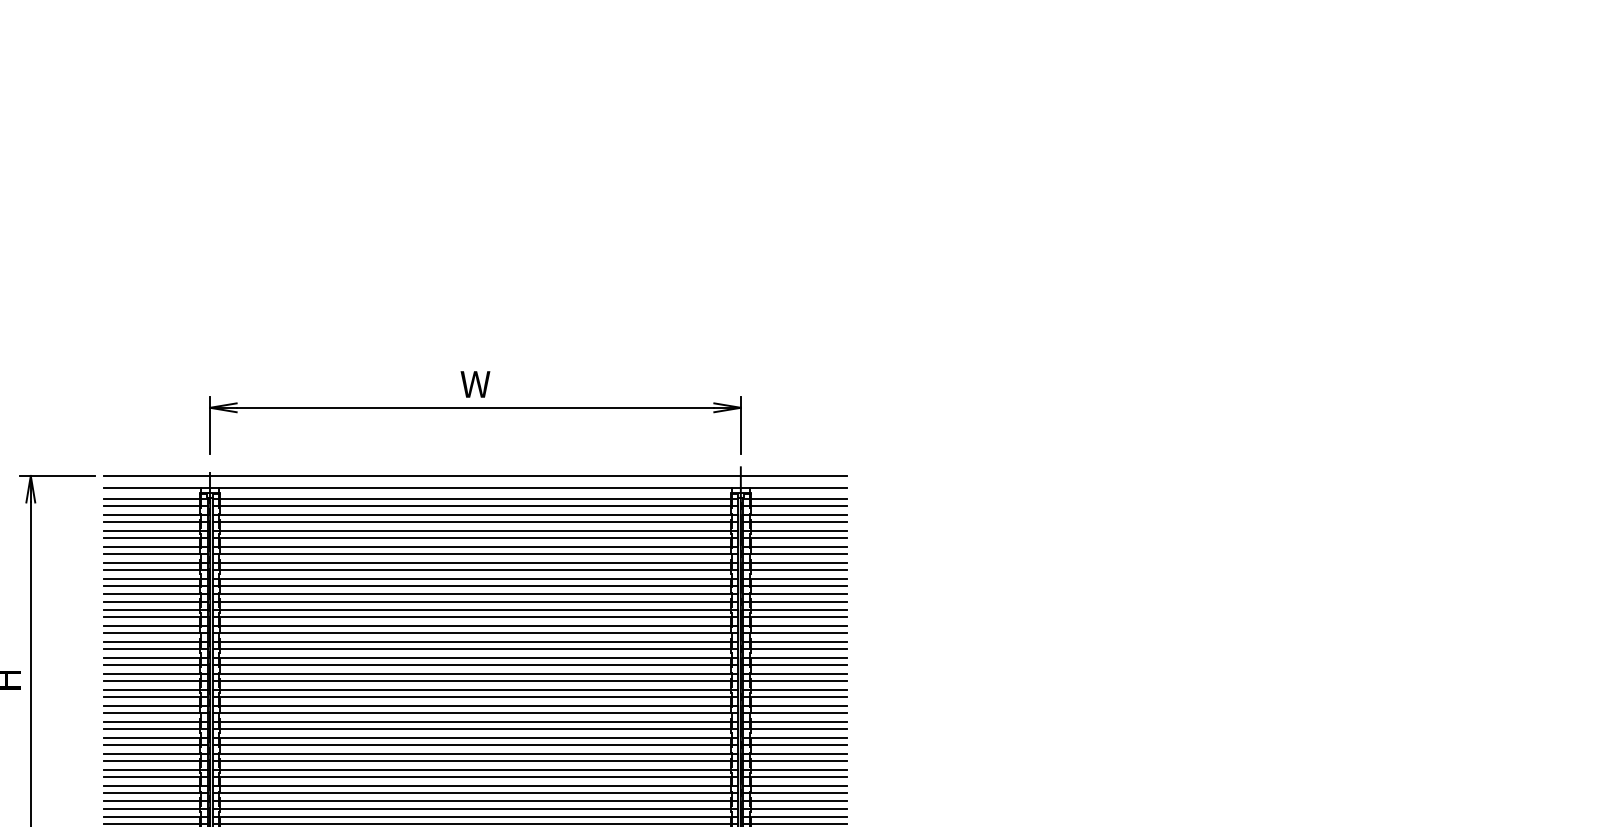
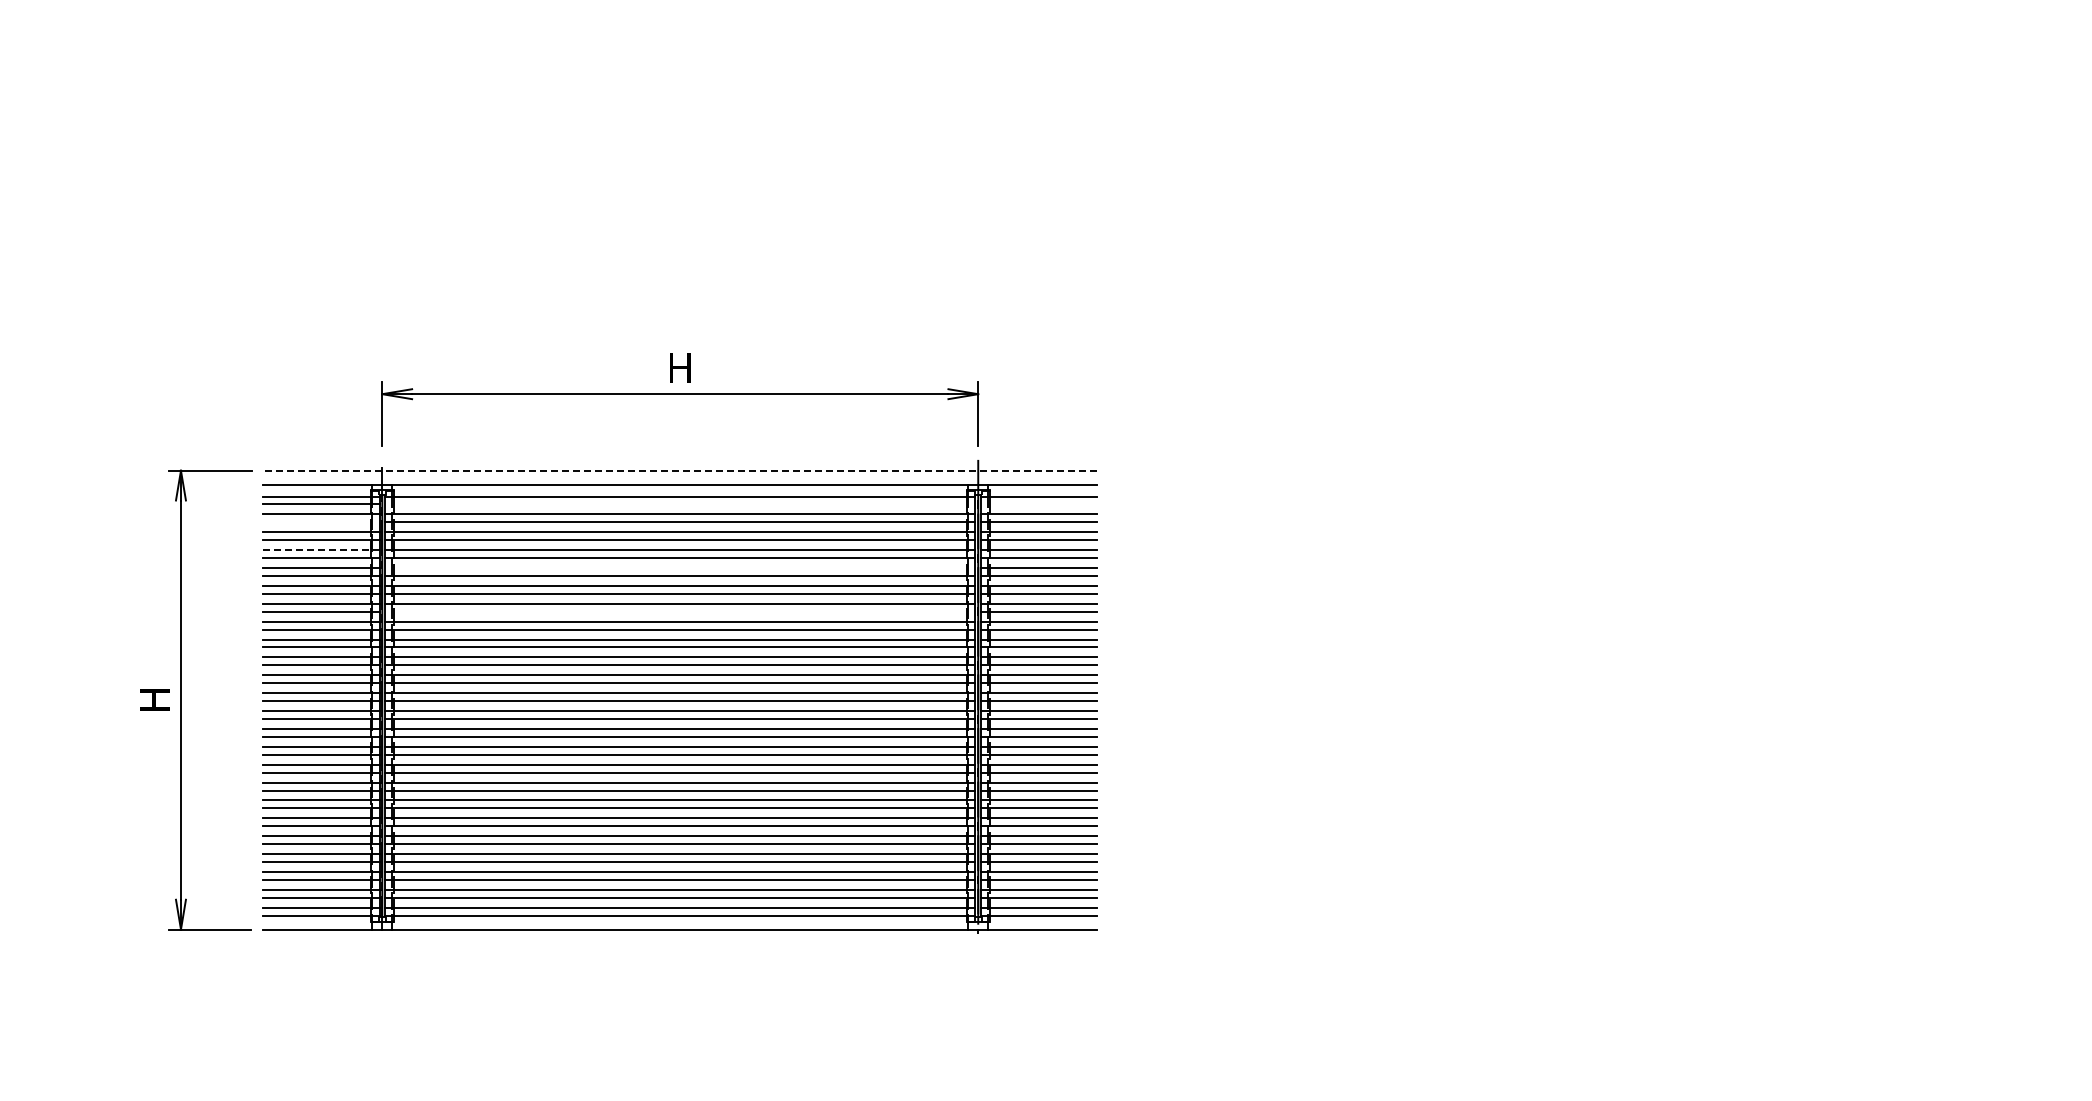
text: (474, 384) -> (679, 367), W -> H
line: (474, 475) -> (679, 470), solid -> dashed
line: (475, 506) -> (680, 504), removed
line: (795, 506) -> (1039, 504), removed
line: (155, 522) -> (321, 522), removed
line: (155, 547) -> (320, 550), solid -> dashed
line: (475, 563) -> (680, 568), removed
line: (475, 601) -> (680, 611), removed

